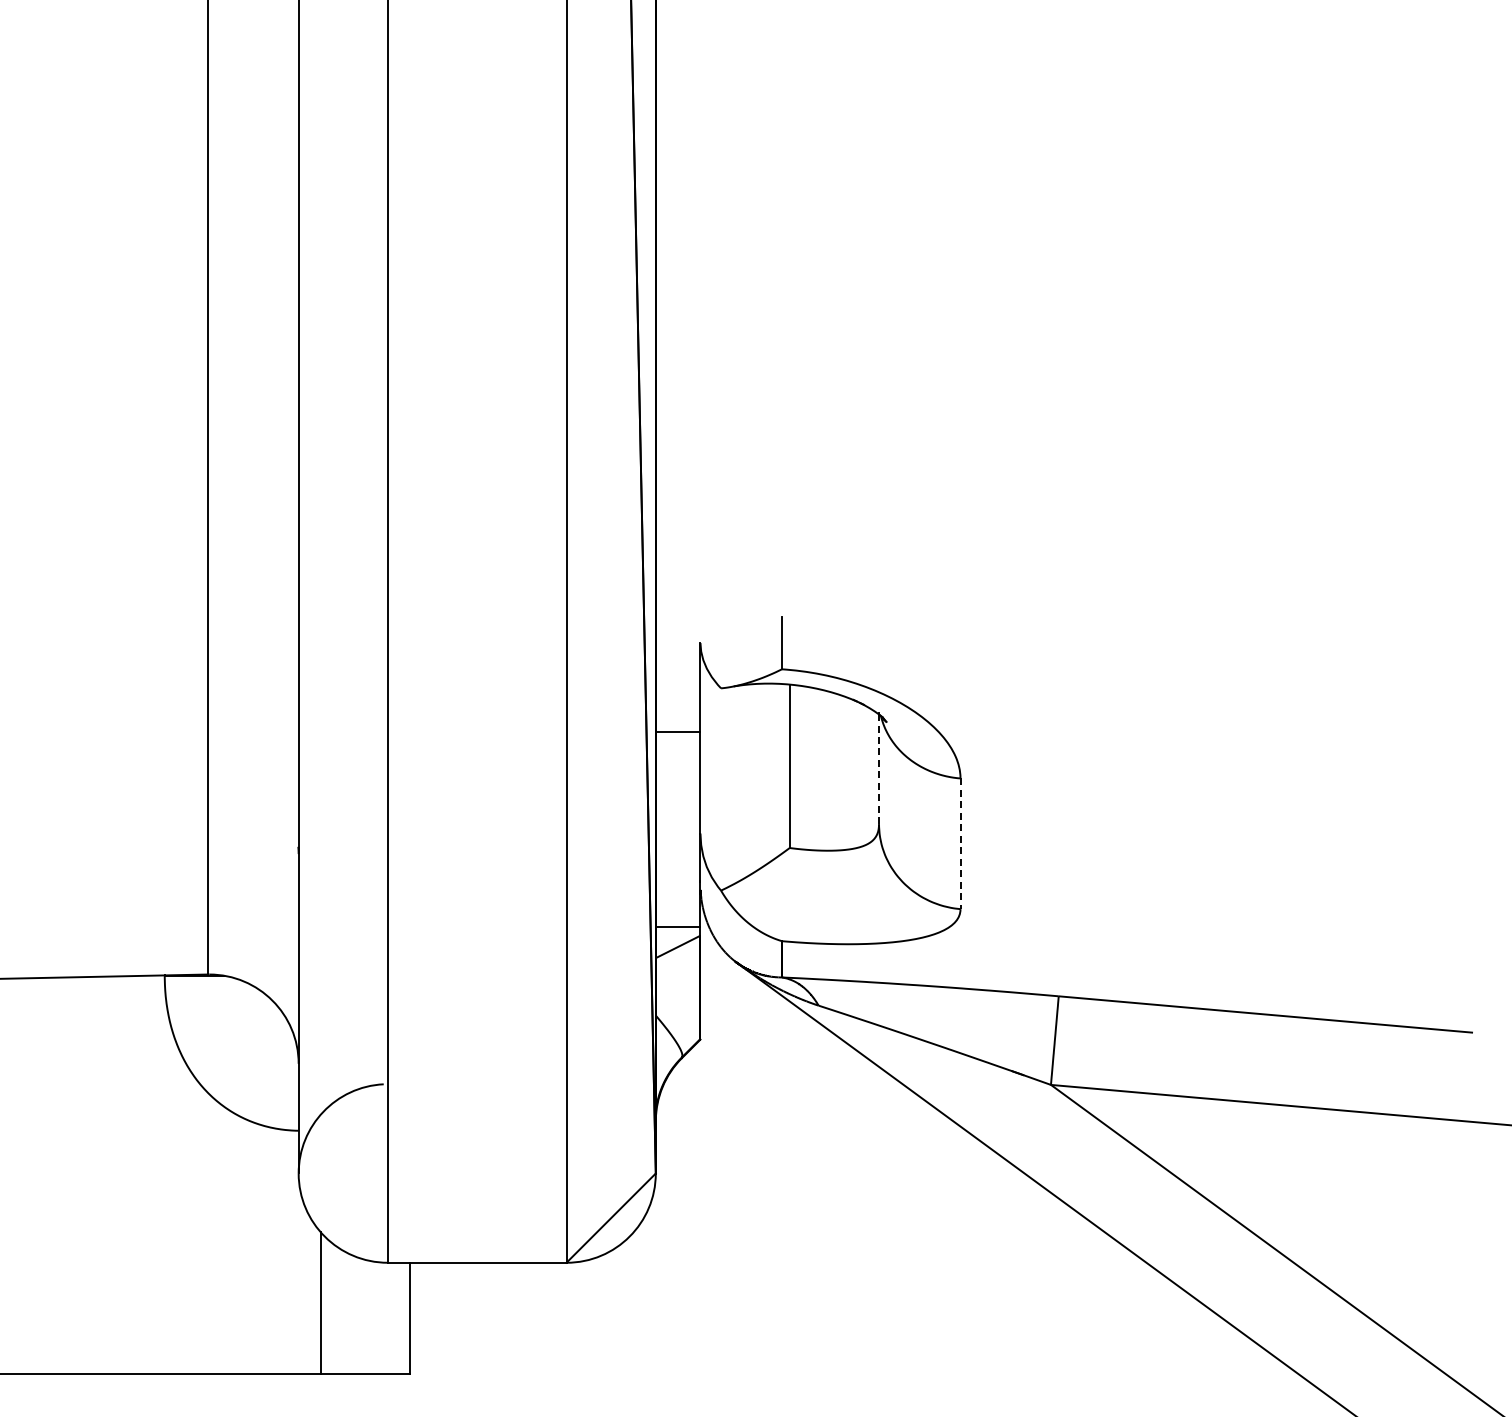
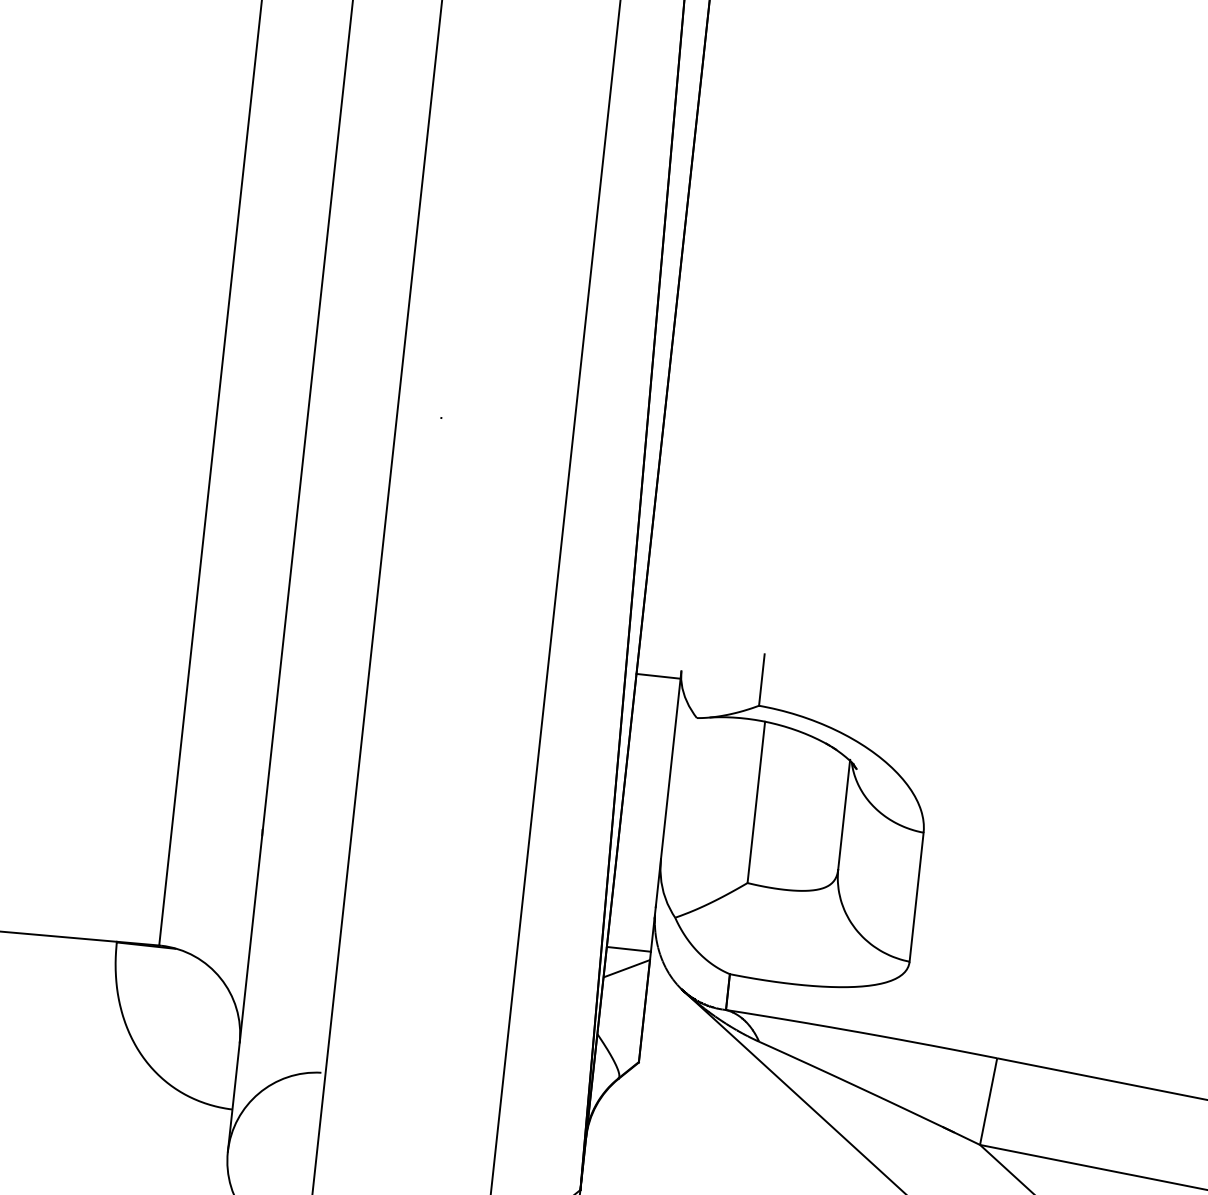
line: (677, 731) -> (657, 676), moved
line: (879, 769) -> (844, 815), dashed -> solid
line: (960, 844) -> (916, 897), dashed -> solid

